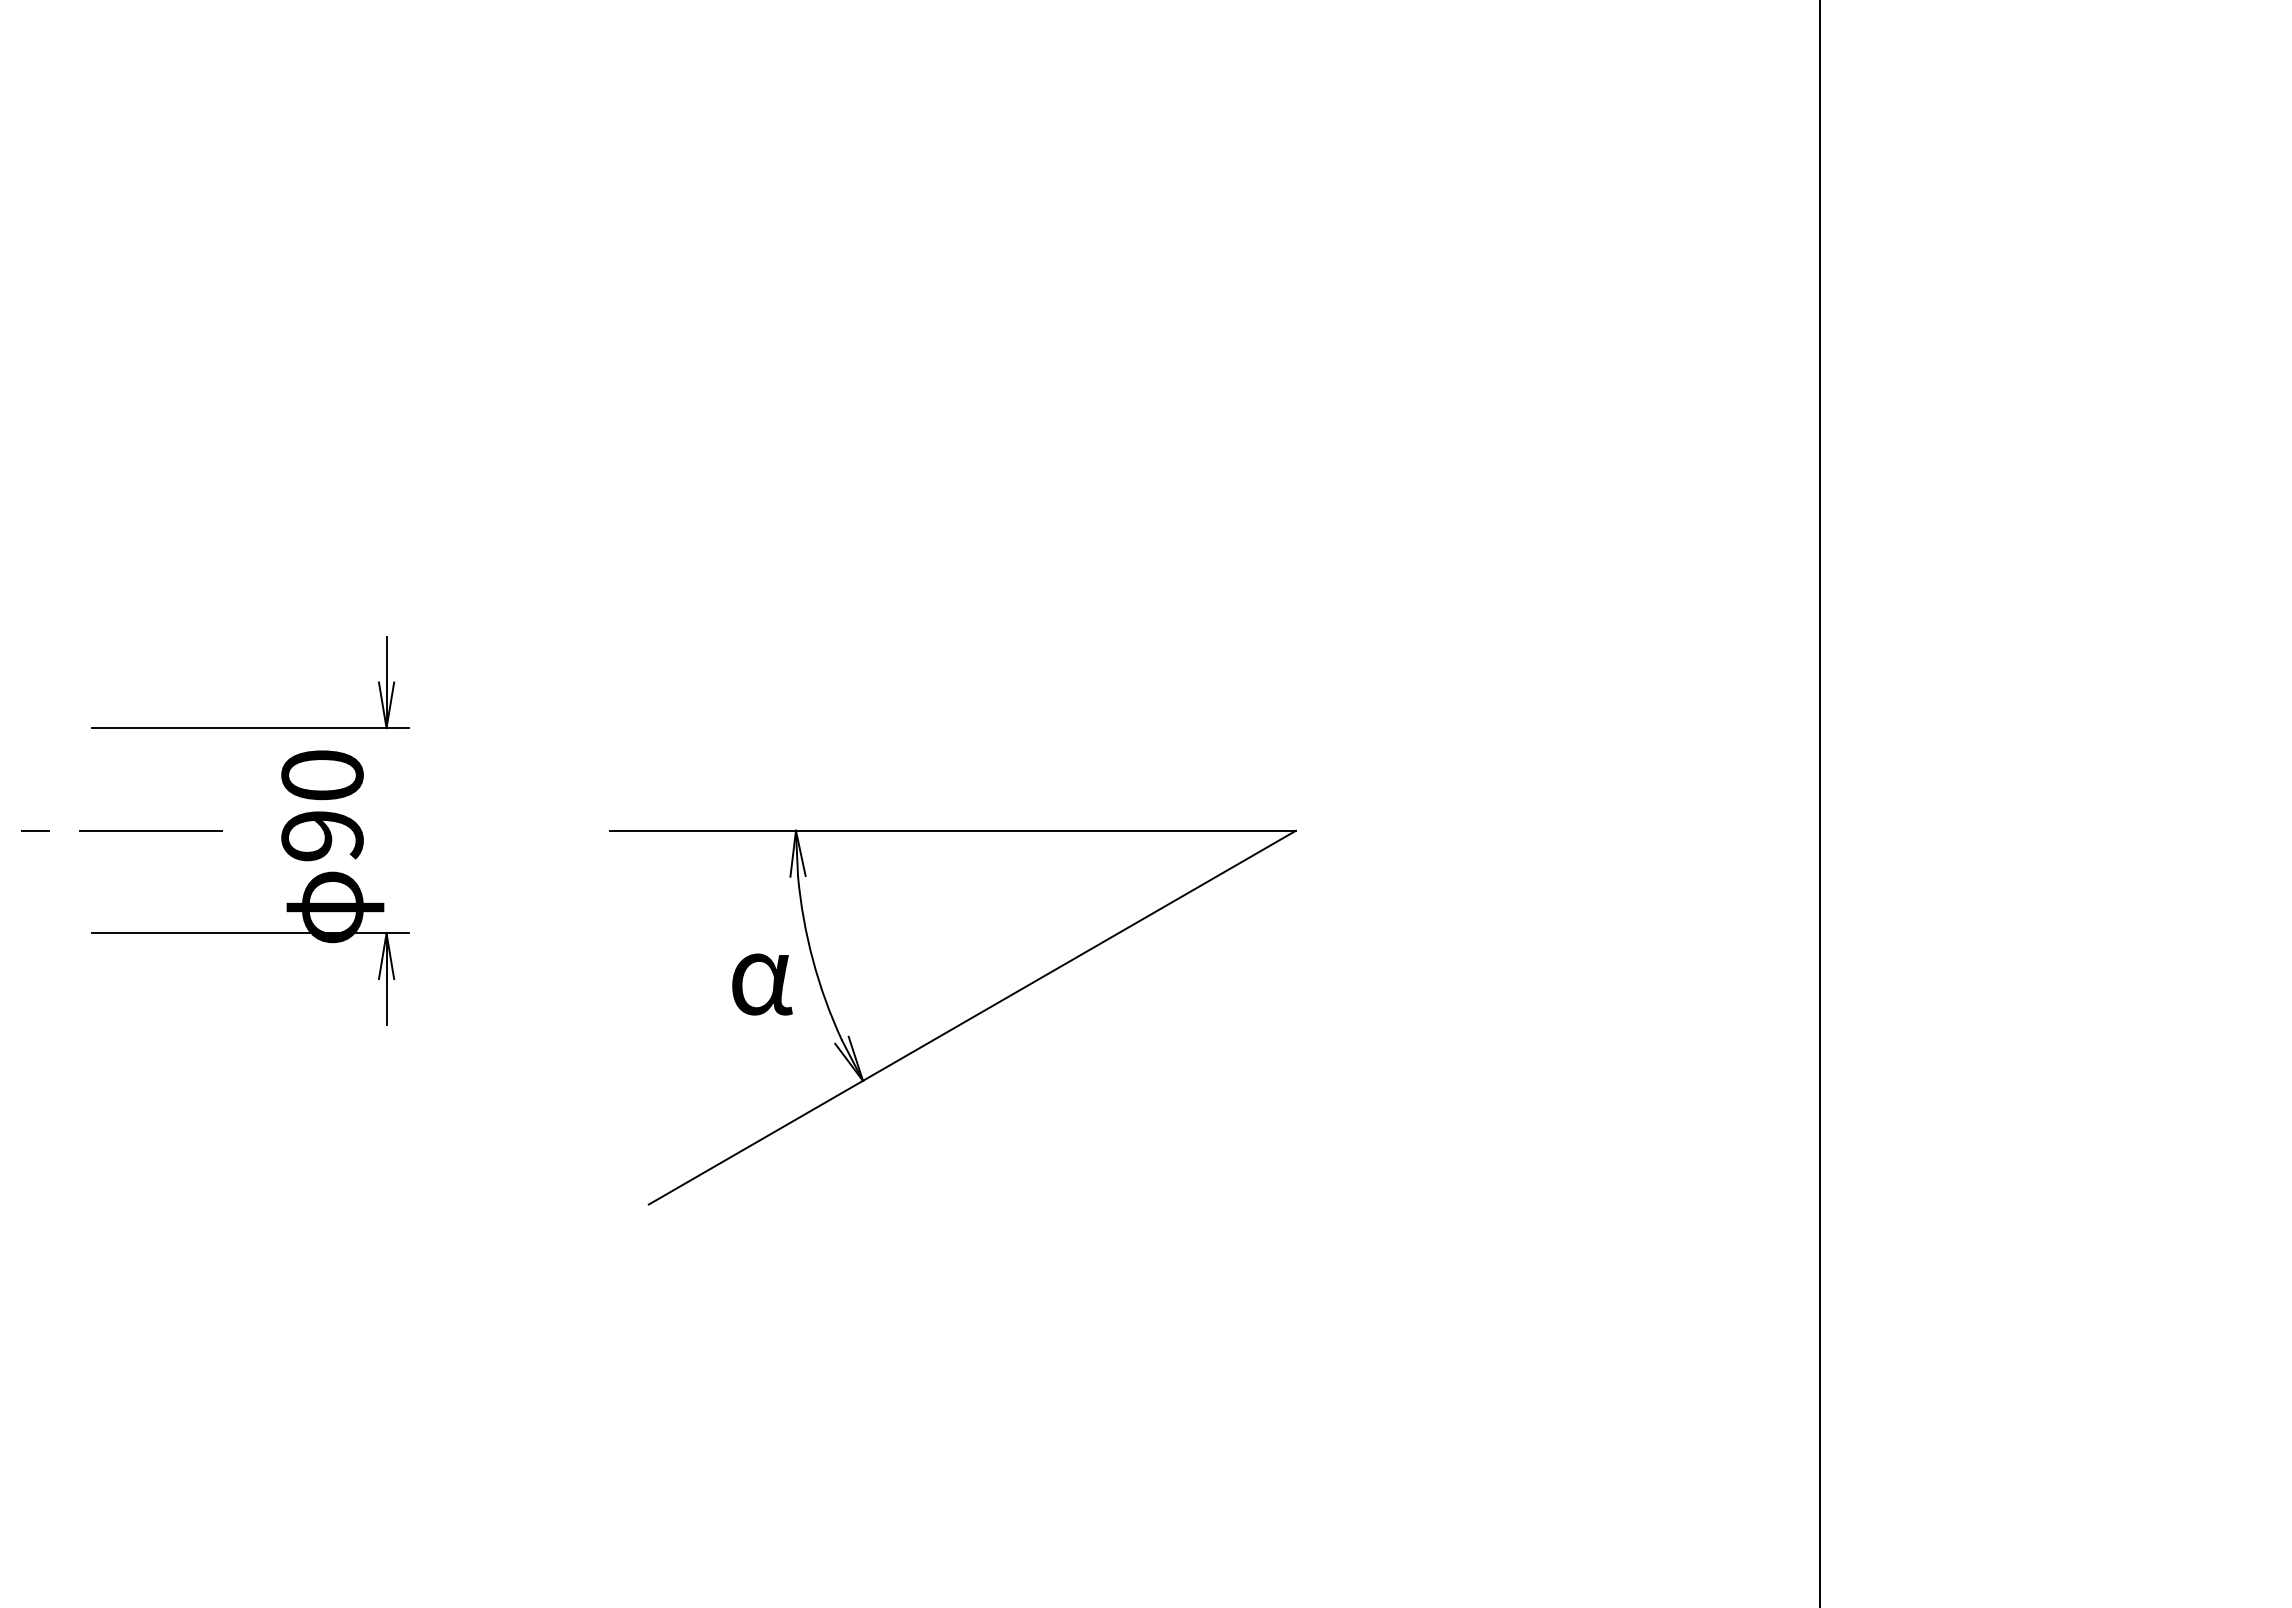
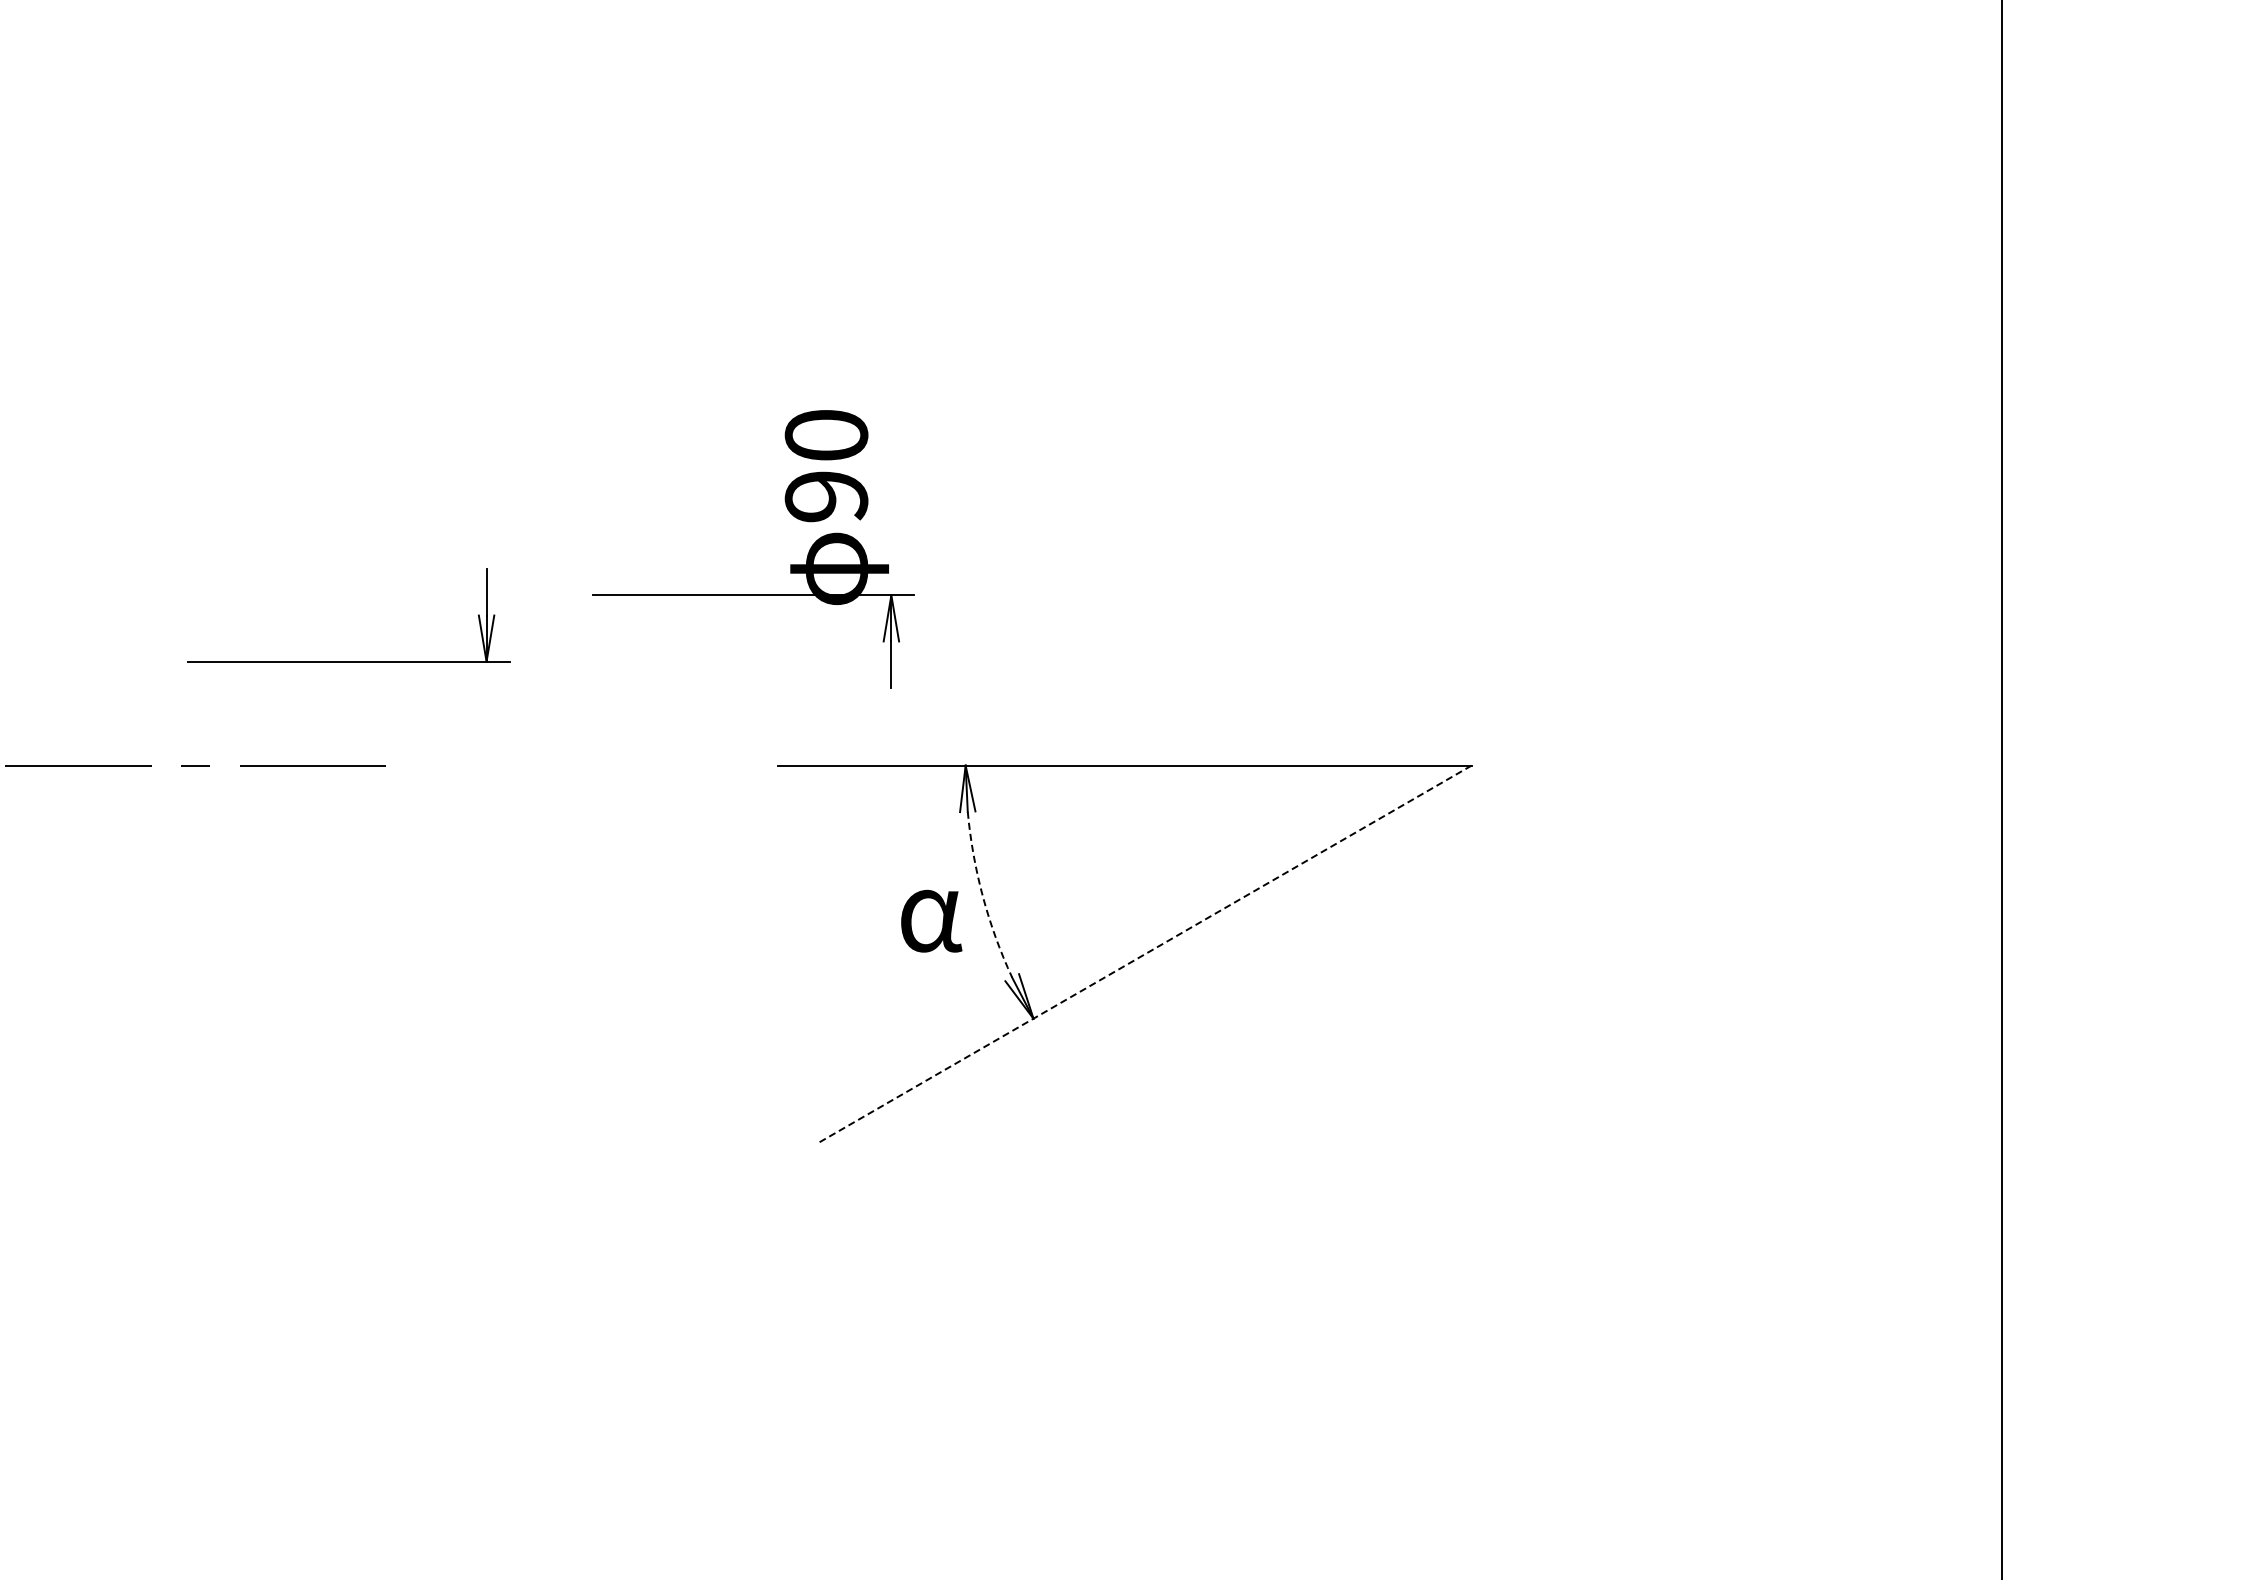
part: (250, 727) -> (348, 661), moved
part: (286, 903) -> (790, 564), moved
arc: (813, 960) -> (983, 896), solid -> dashed
line: (972, 1017) -> (1144, 954), solid -> dashed

